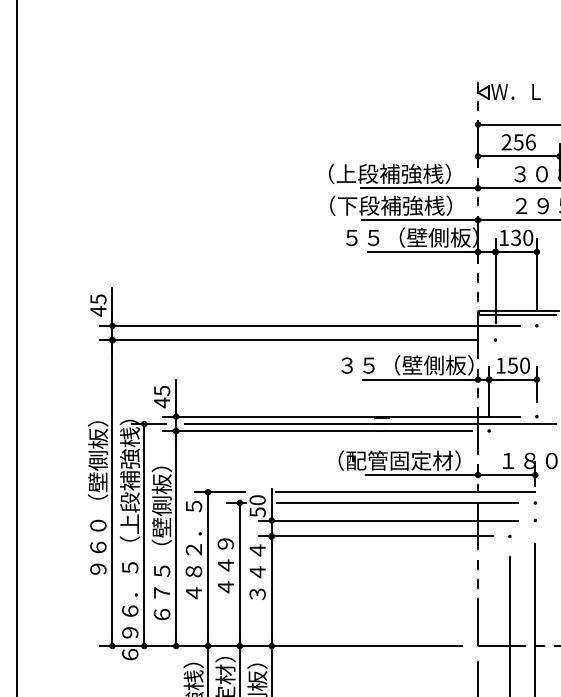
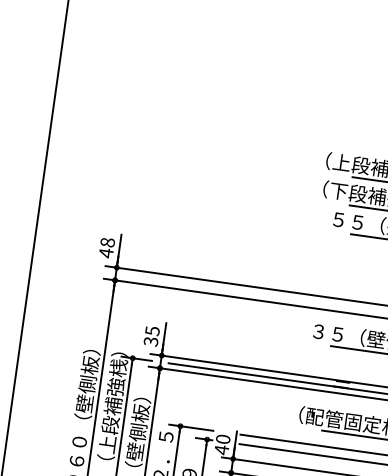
text: (98, 299) -> (107, 242), 45 -> 48
text: (162, 402) -> (151, 341), 45 -> 35
text: (257, 512) -> (221, 450), 50 -> 40

